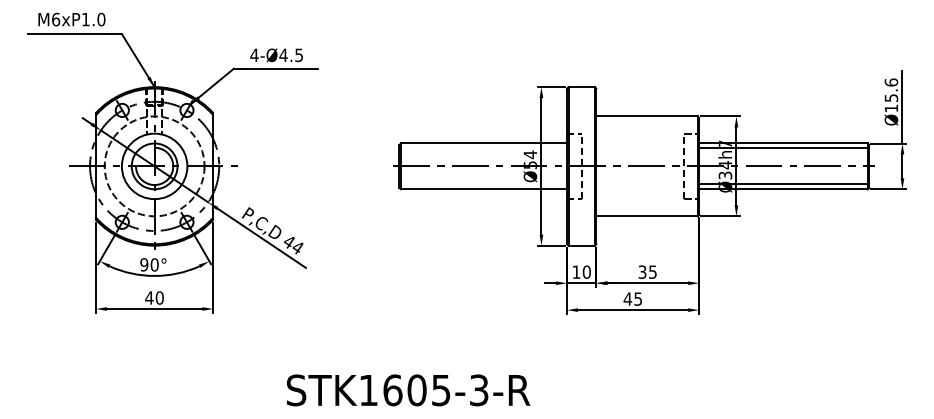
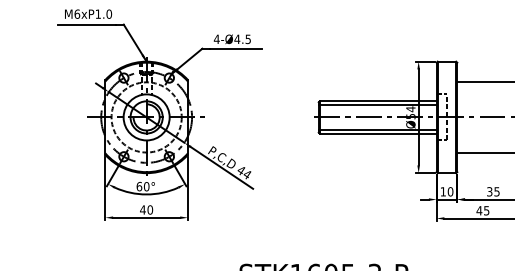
line: (483, 148) -> (377, 104), added
line: (483, 184) -> (377, 130), added
text: (144, 264) -> (139, 186), 90° -> 60°

